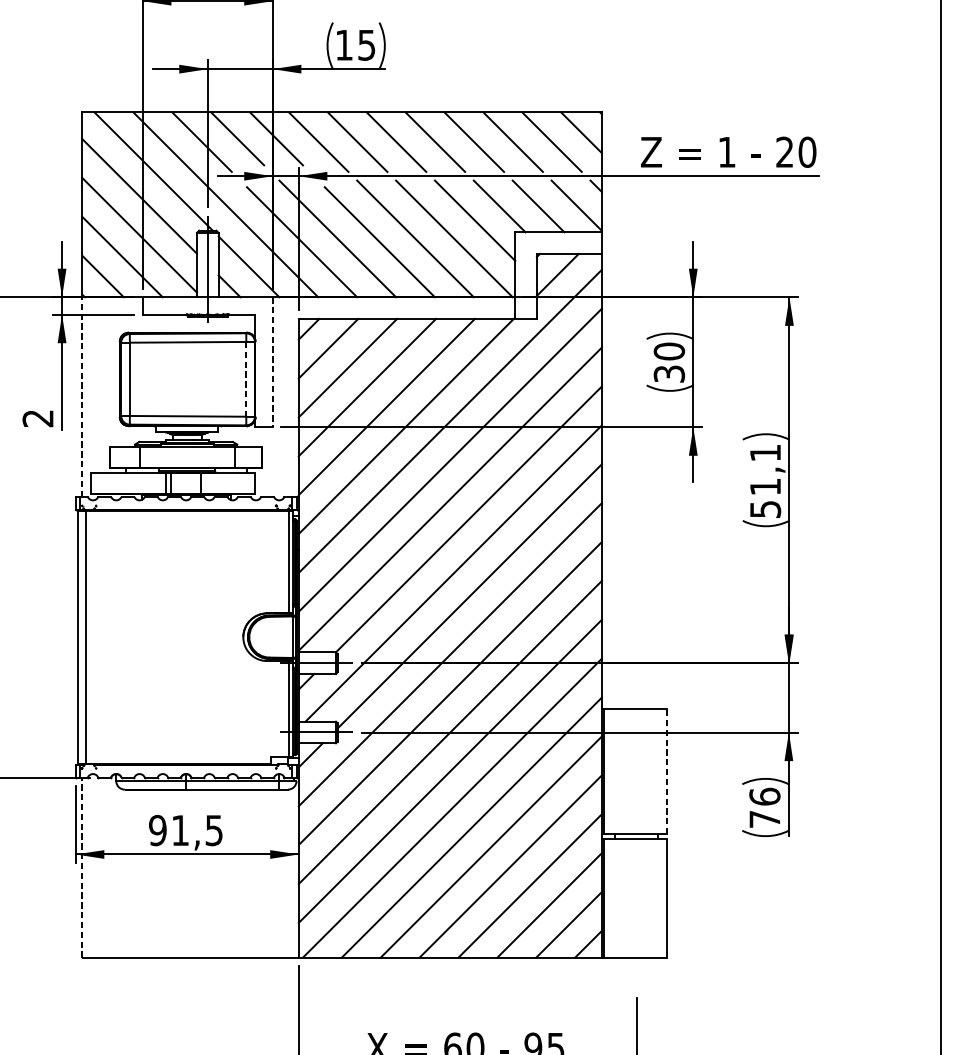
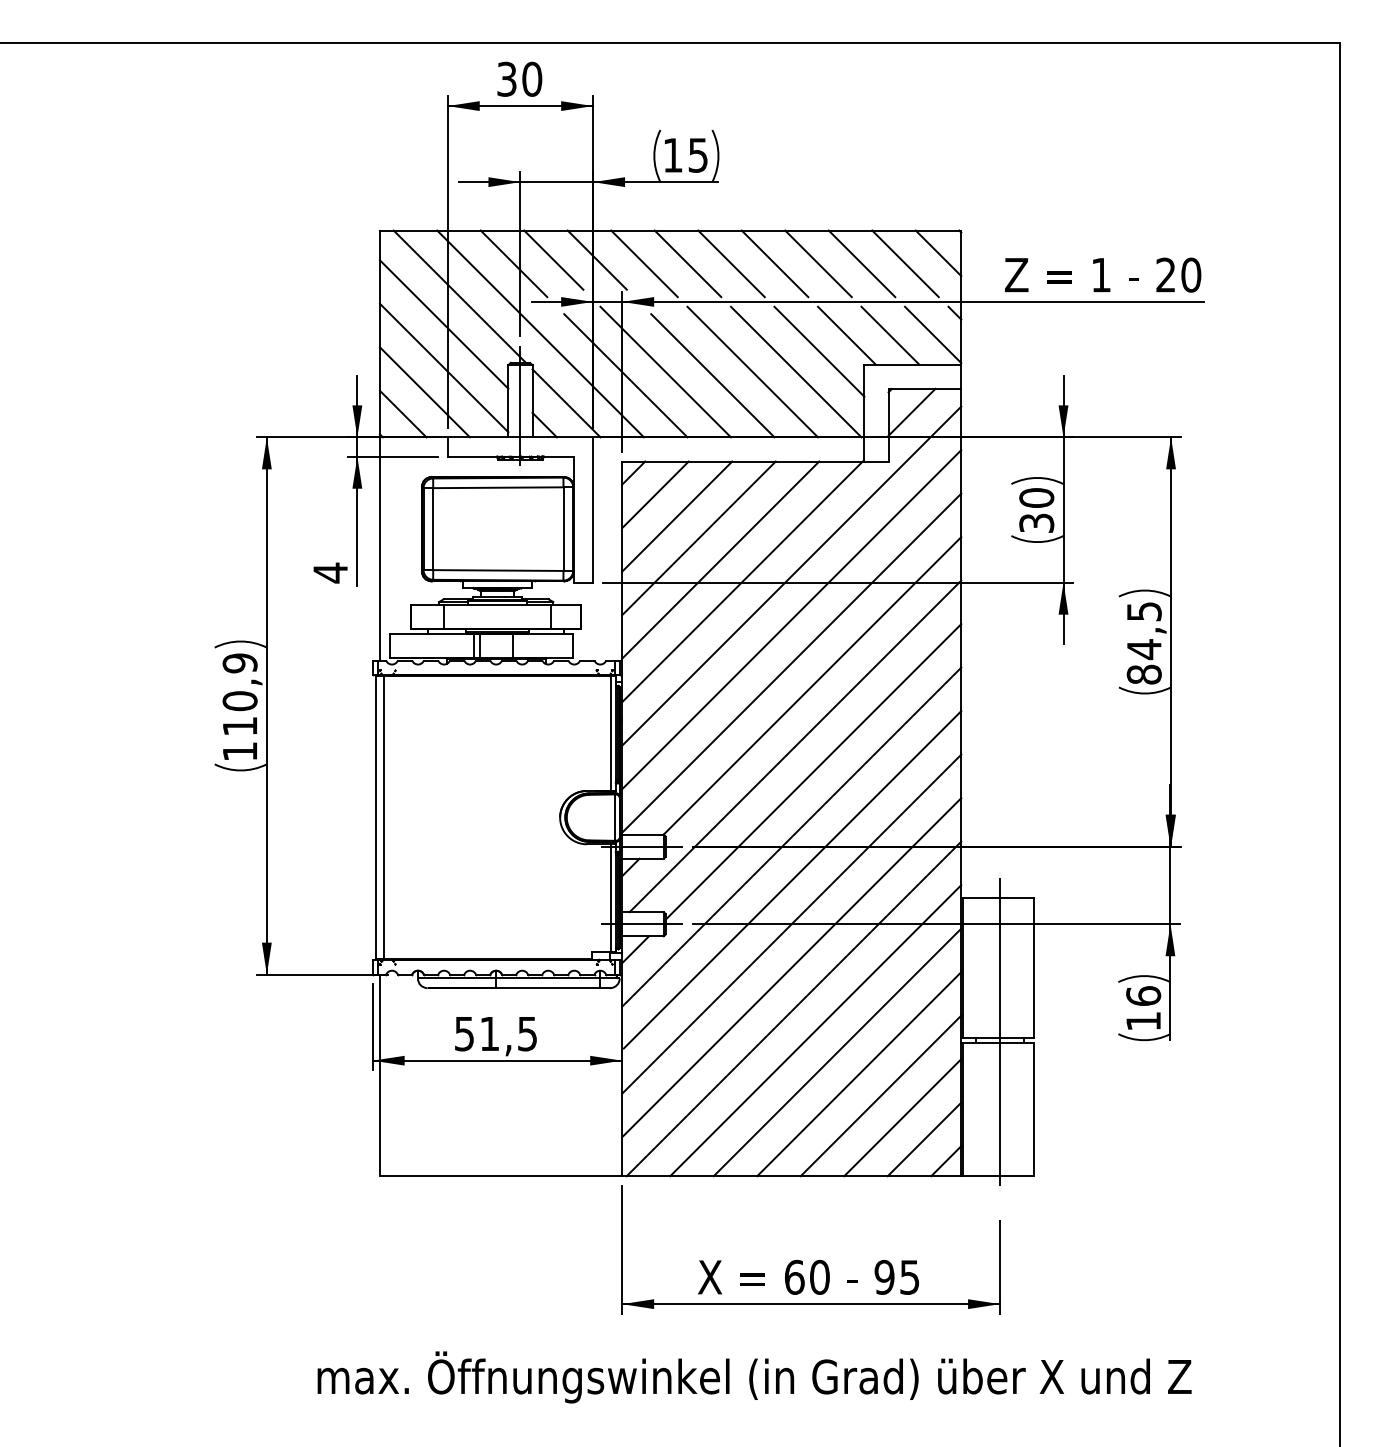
line: (273, 362) -> (593, 510), dashed -> solid
line: (246, 379) -> (563, 529), dashed -> solid
line: (81, 397) -> (379, 549), dashed -> solid
text: (38, 418) -> (330, 572), 2 -> 4
text: (764, 481) -> (1143, 643), 51,1 -> 84,5
line: (666, 771) -> (1033, 967), dashed -> solid
text: (764, 819) -> (1143, 1021), 76 -> 16
text: (157, 830) -> (464, 1033), 91,5 -> 51,5
line: (636, 832) -> (1000, 1036), added
line: (81, 867) -> (379, 1075), dashed -> solid

